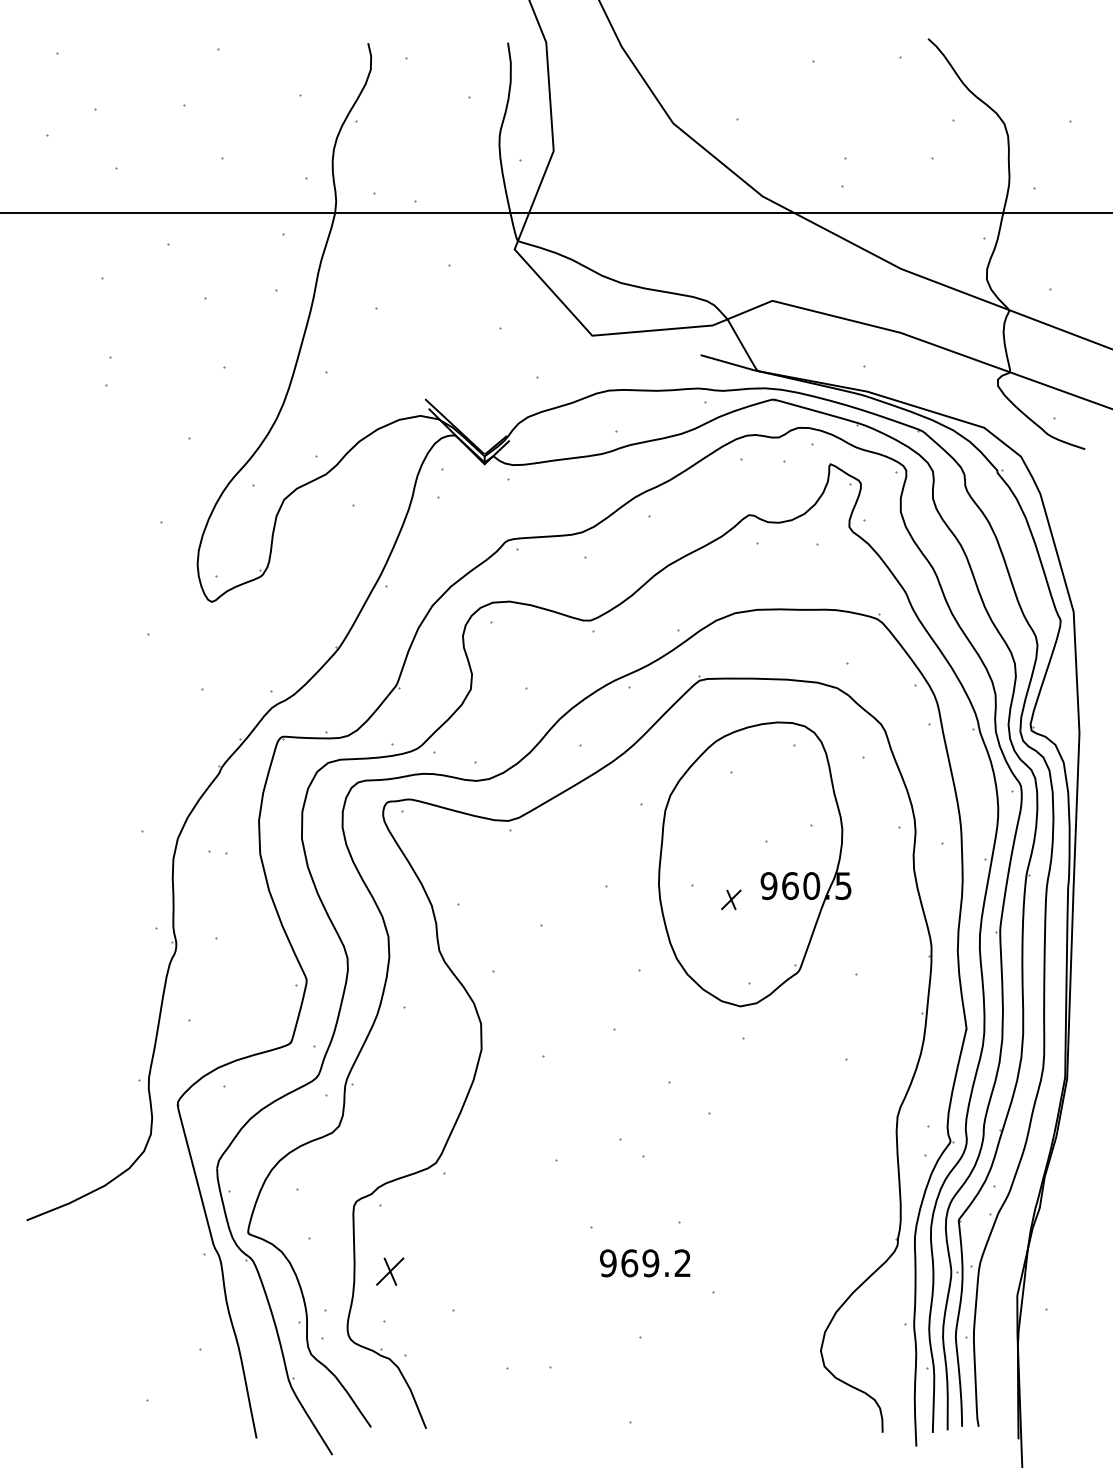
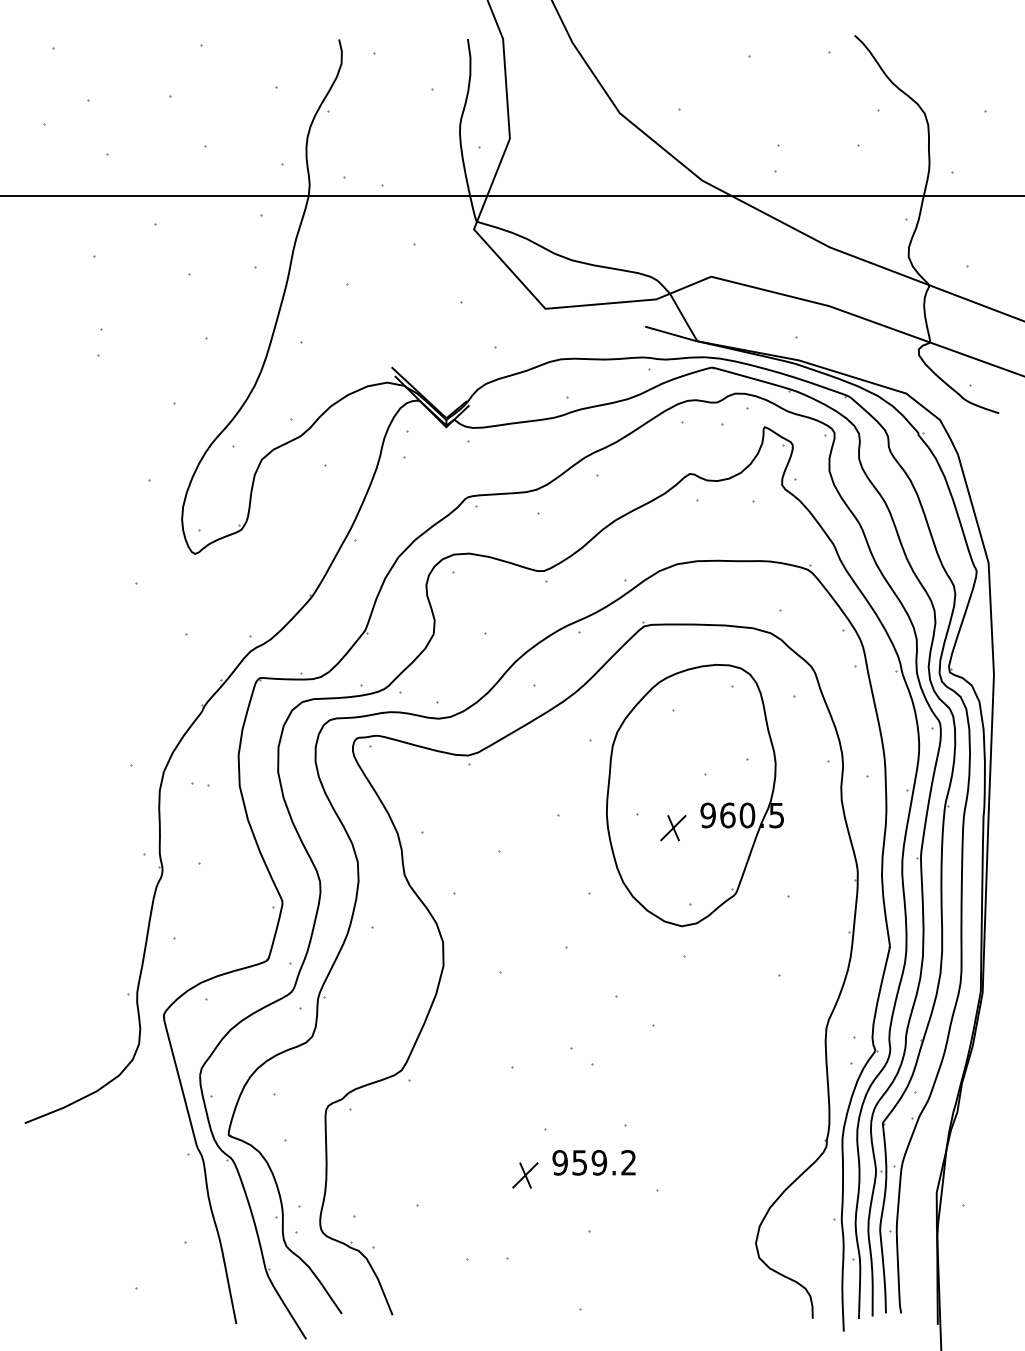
part: (731, 900) -> (673, 828), size x1.43
text: (629, 1262) -> (579, 1162), 969.2 -> 959.2
part: (390, 1271) -> (525, 1175), moved

